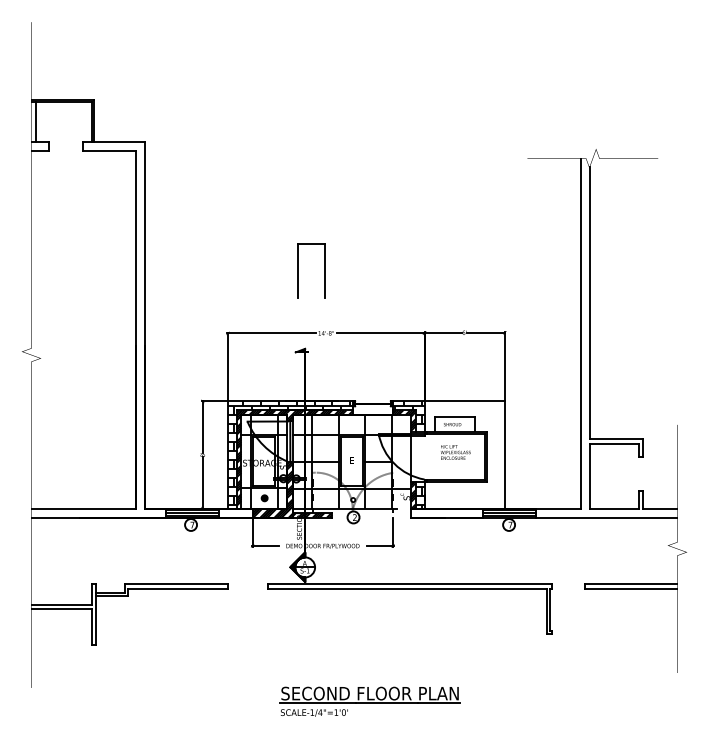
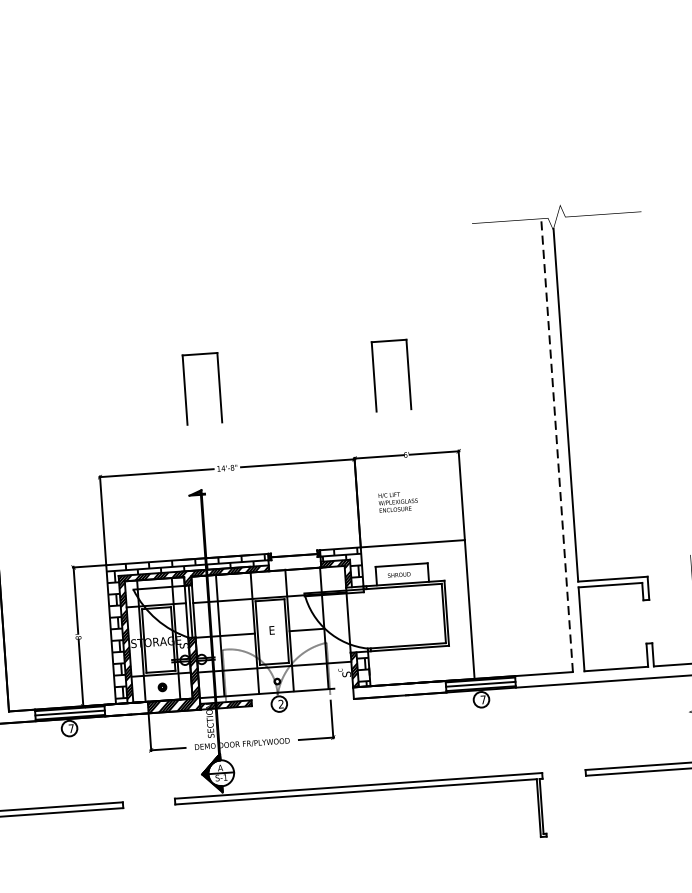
part: (444, 270) -> (374, 376), added
line: (580, 333) -> (556, 445), solid -> dashed
text: (455, 452) -> (397, 501), moved

